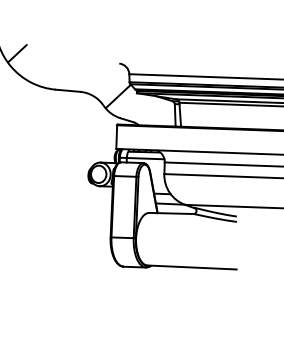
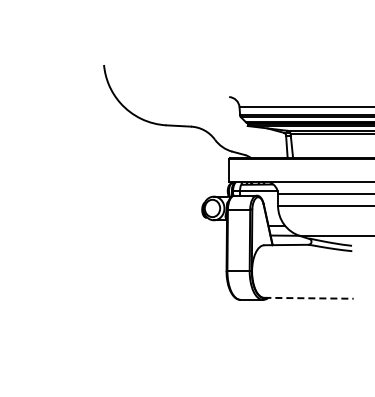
hatch: (69, 76) -> (179, 111), removed
line: (192, 267) -> (309, 298), solid -> dashed

